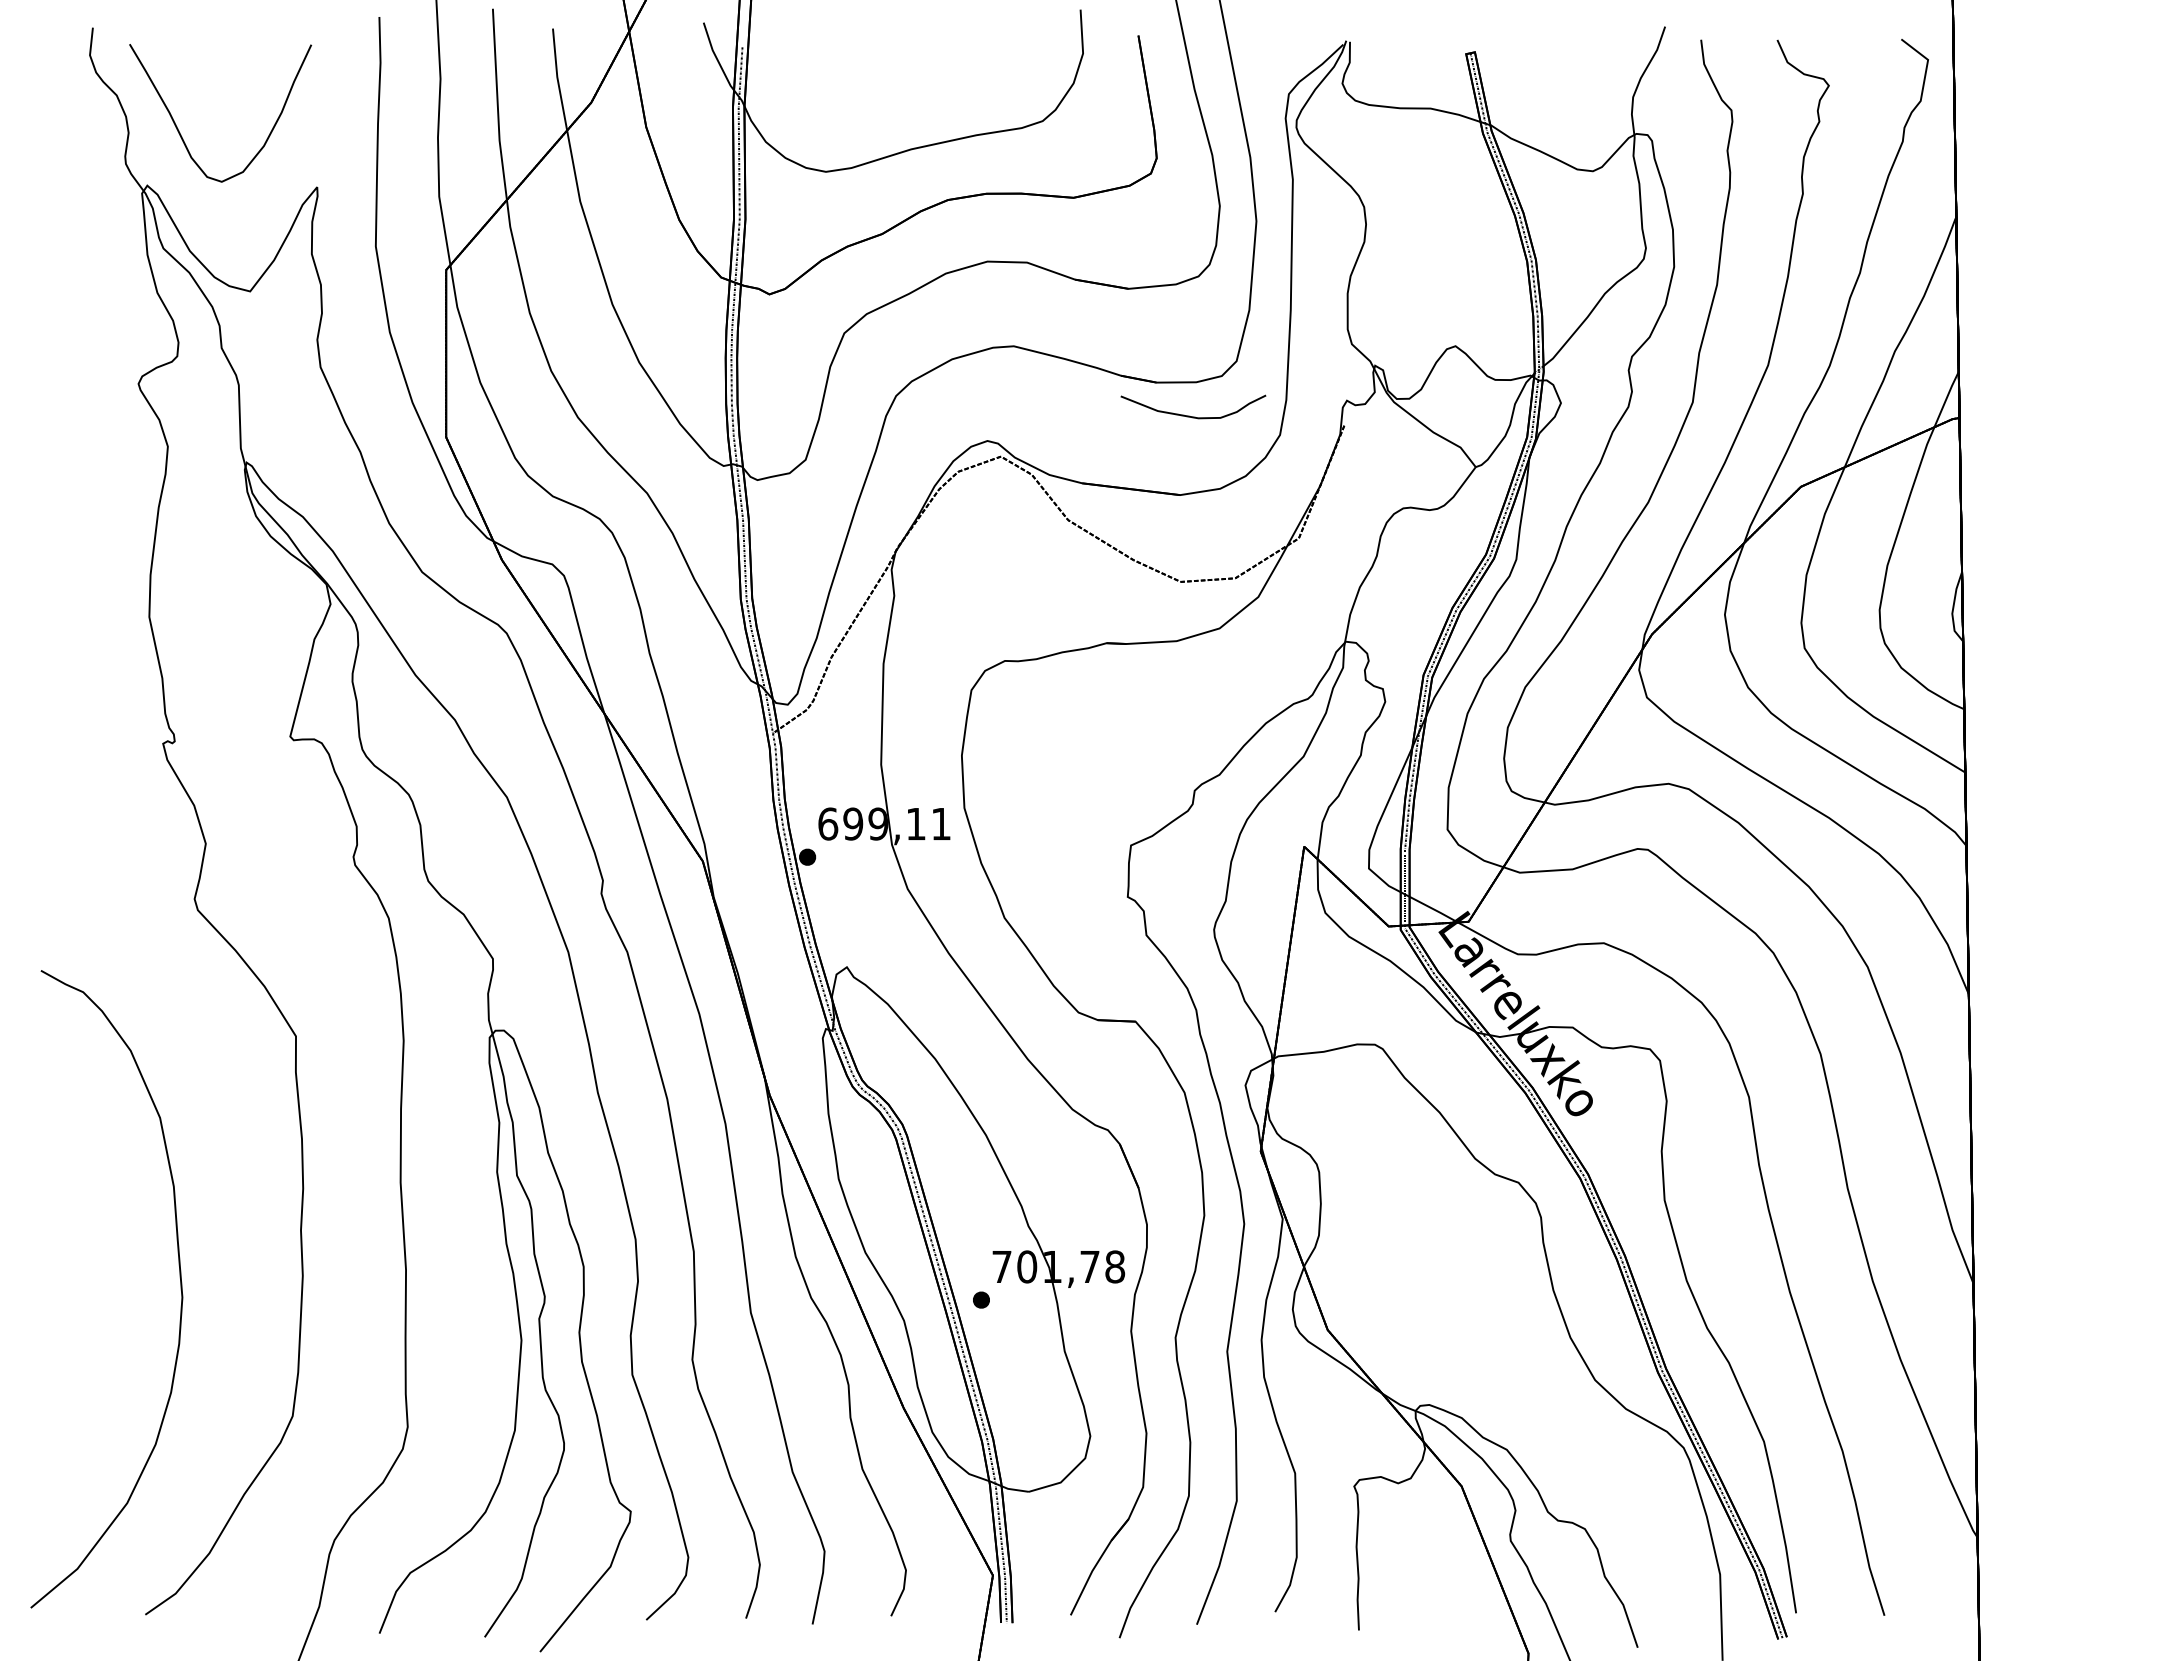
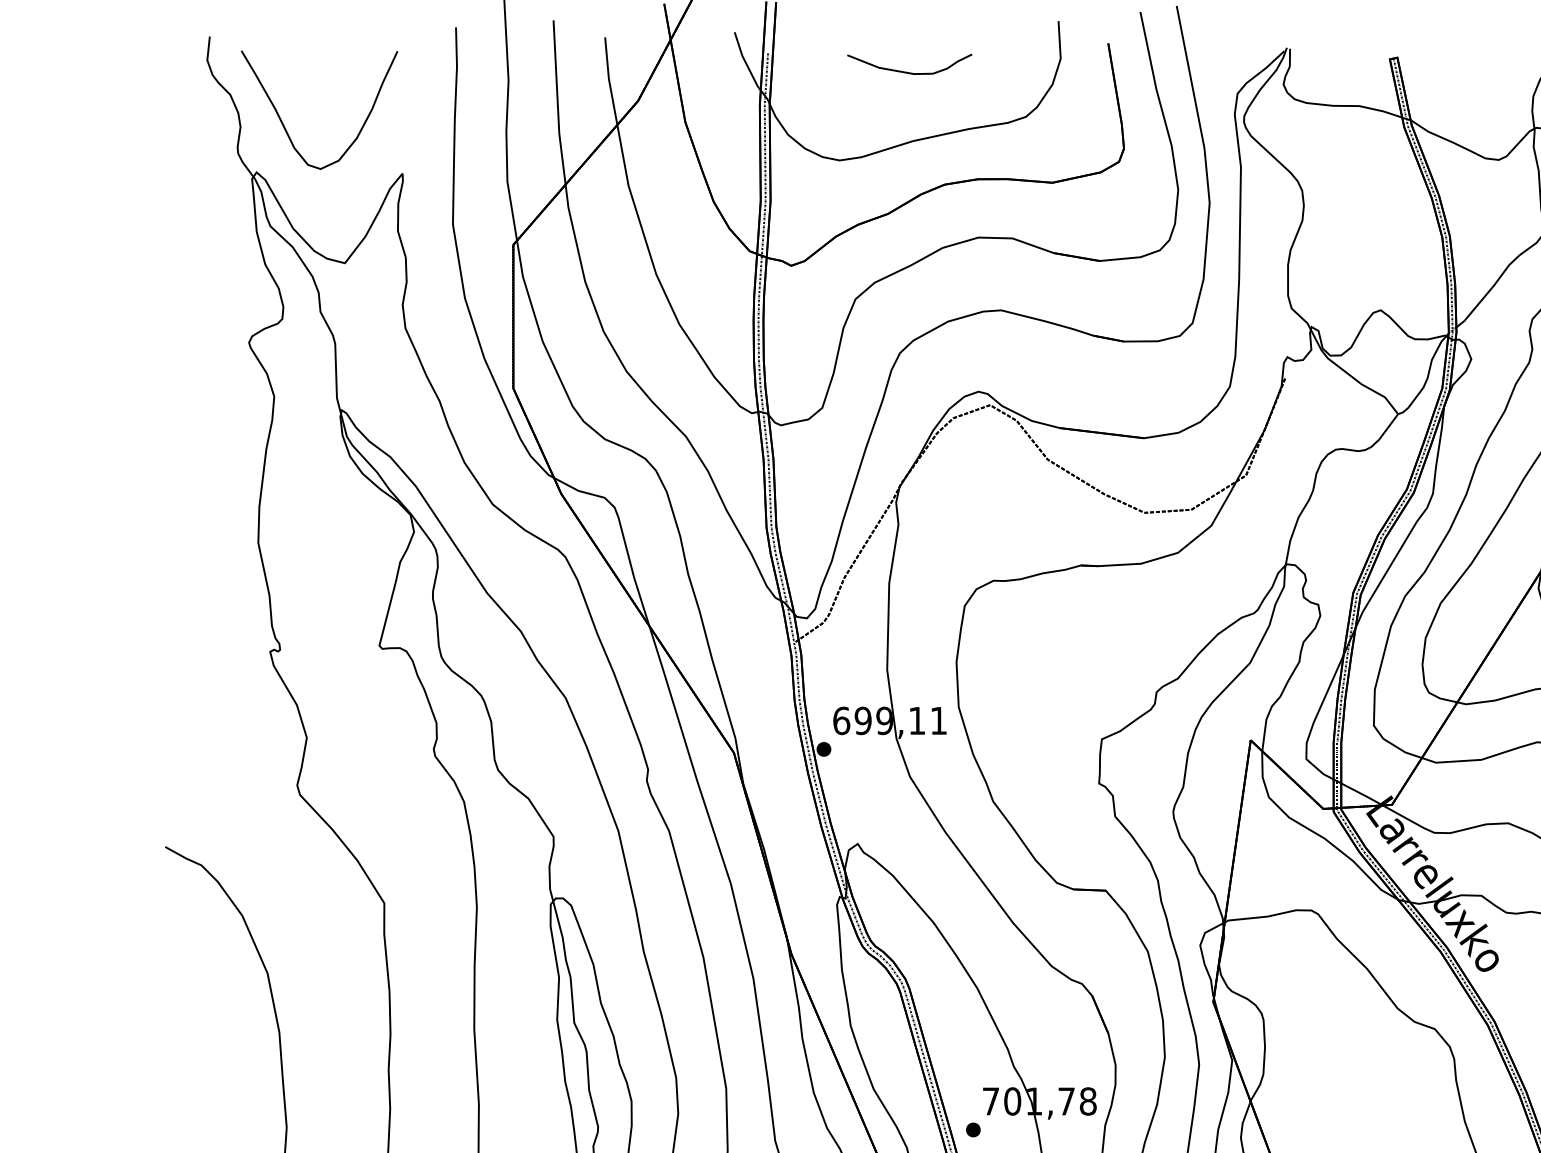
part: (1189, 415) -> (906, 71), moved

